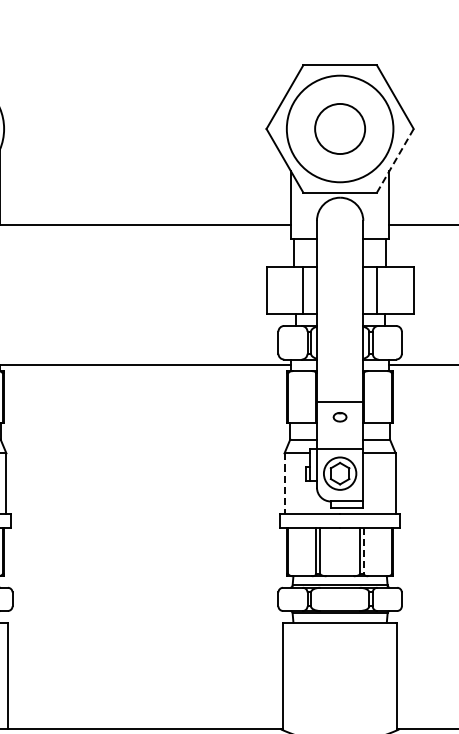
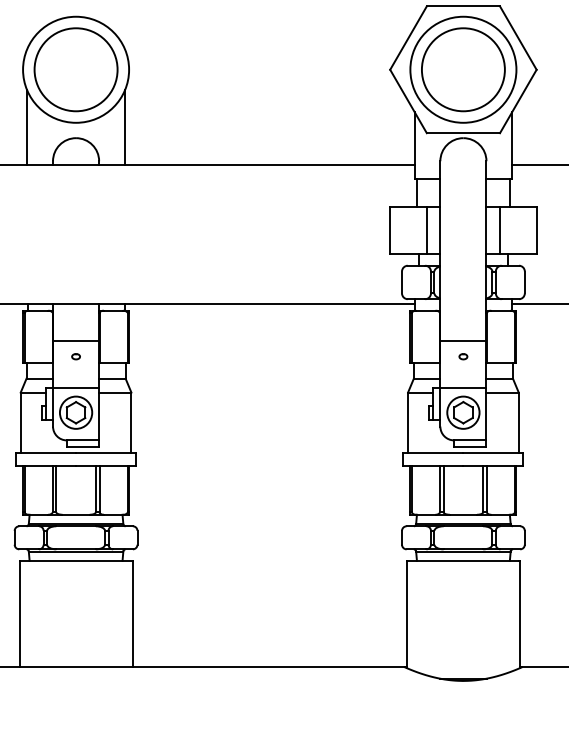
circle: (339, 128) -> (462, 69), size x1.67
line: (395, 160) -> (518, 101), dashed -> solid
part: (340, 417) -> (463, 356), size x0.62
line: (284, 483) -> (408, 422), dashed -> solid
line: (364, 550) -> (487, 489), dashed -> solid

